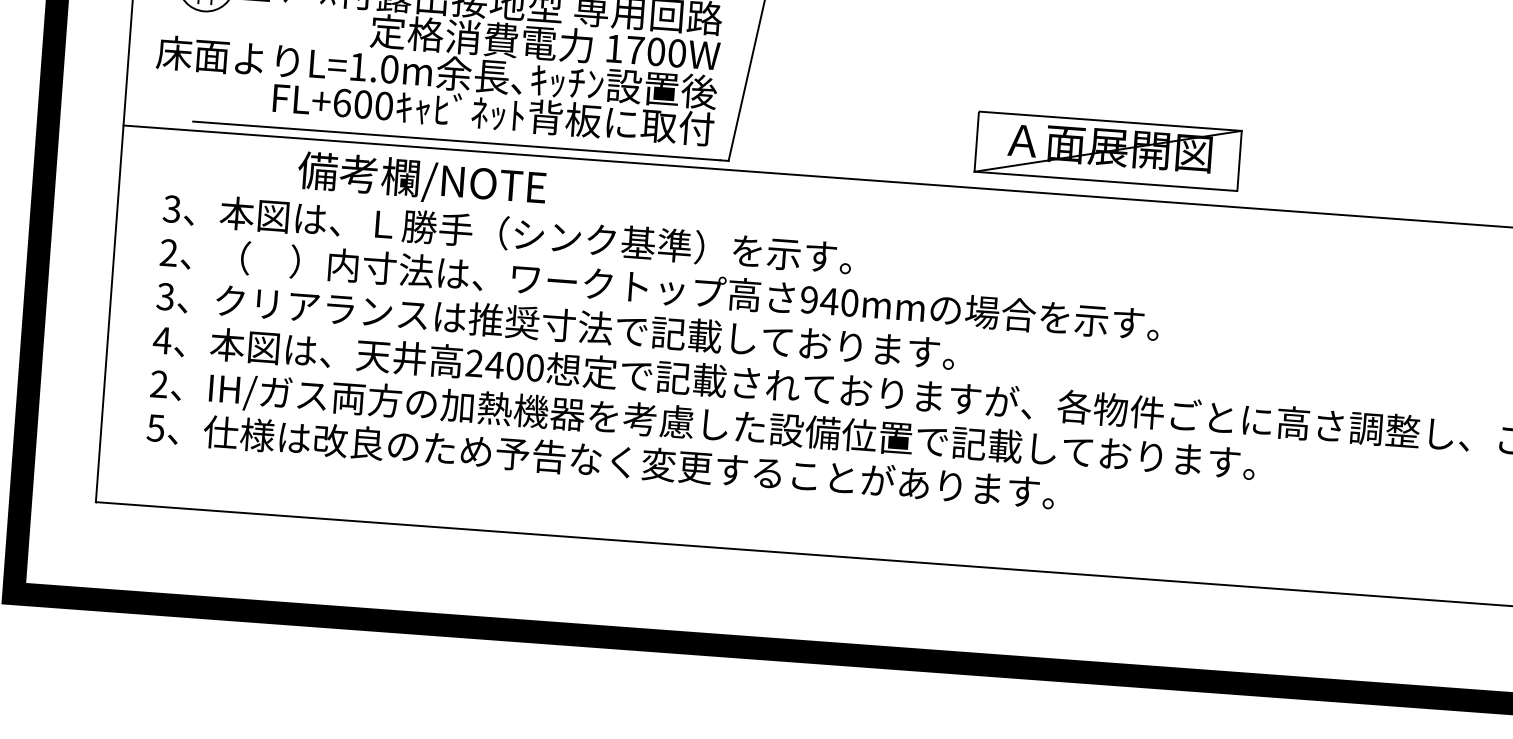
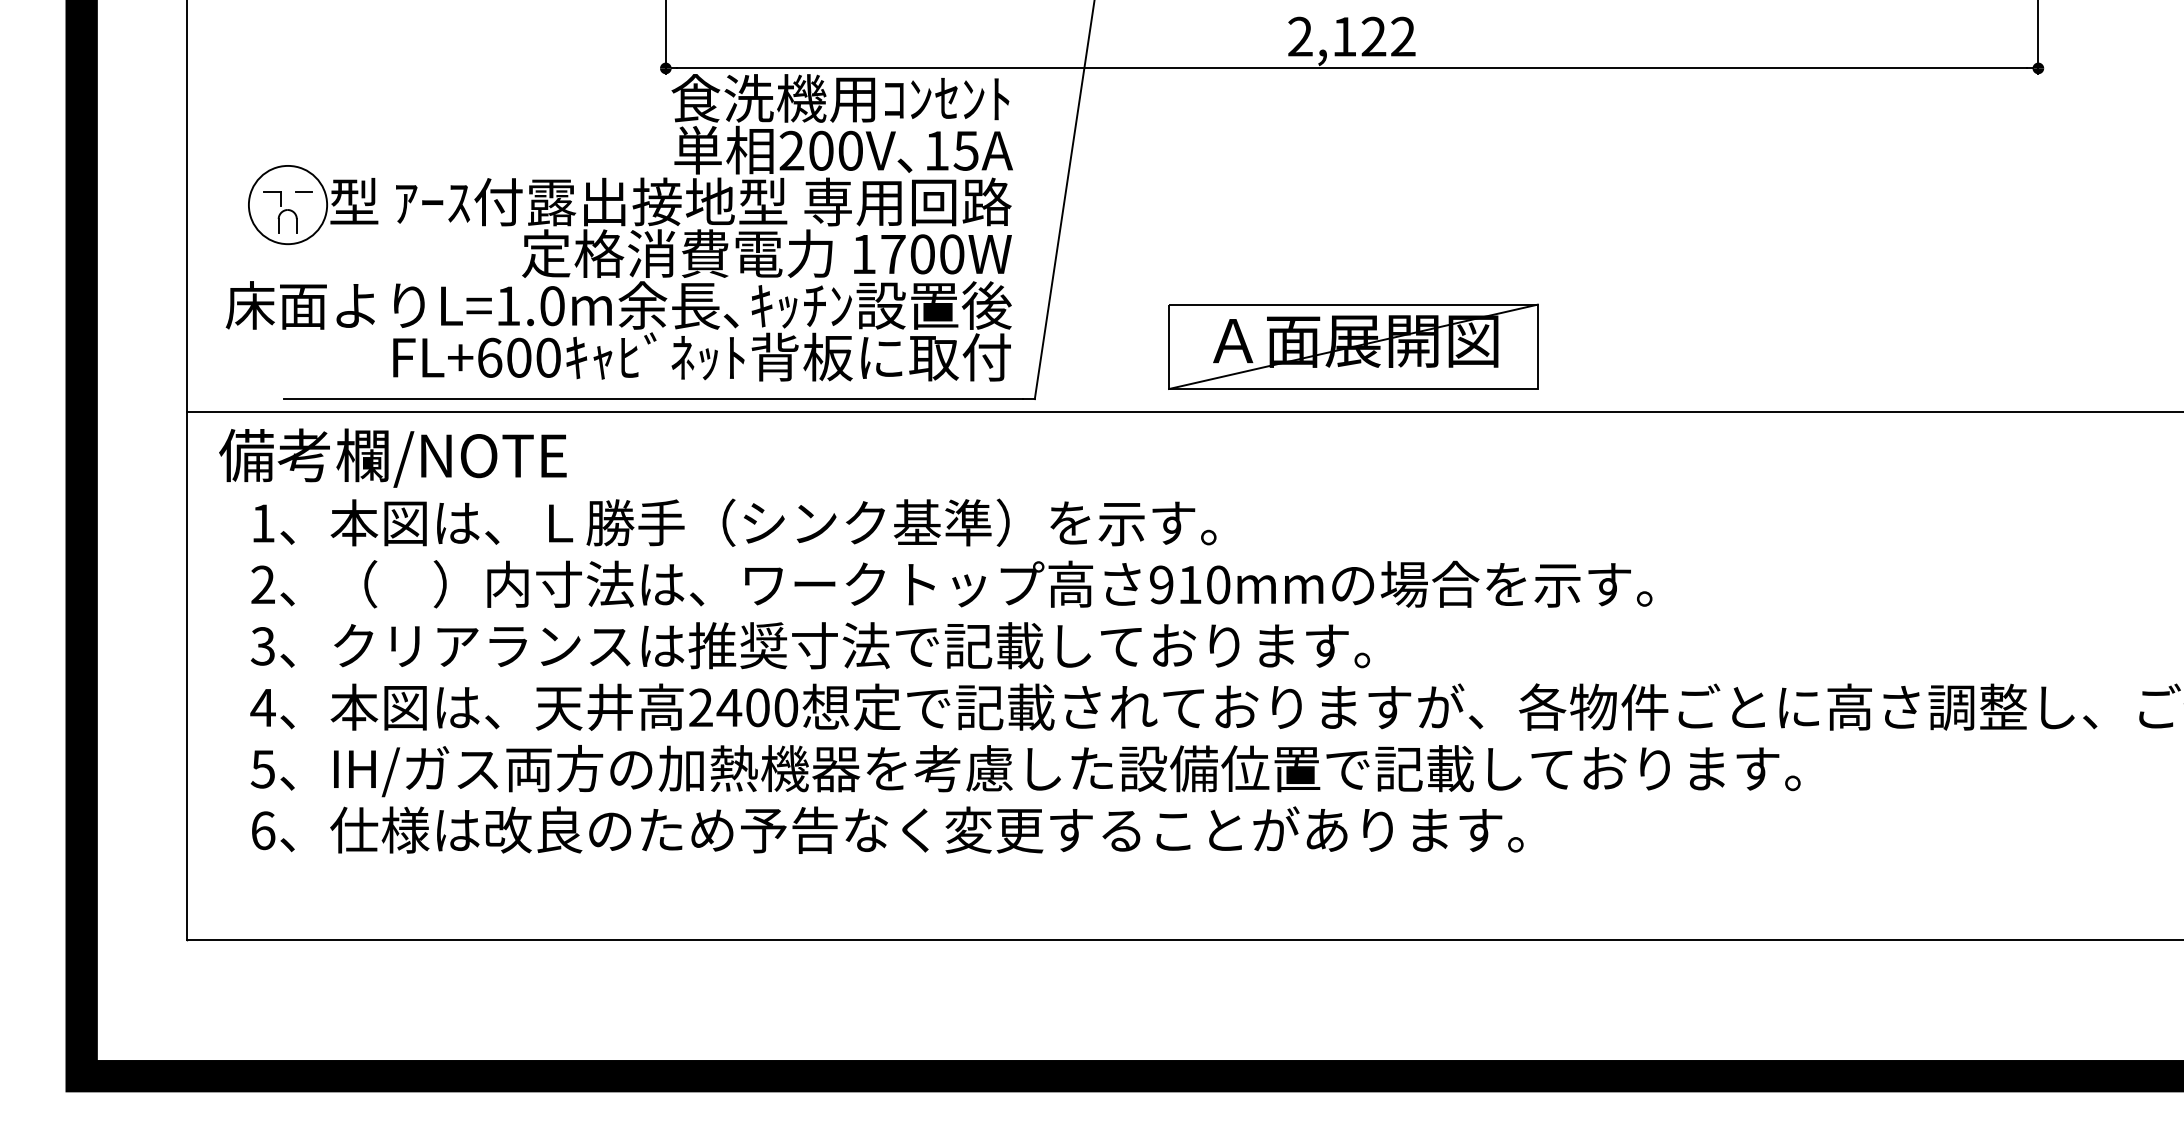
part: (1108, 151) -> (1353, 346), moved
text: (421, 180) -> (392, 457), moved
text: (171, 209) -> (262, 523), 3 -> 1
text: (829, 301) -> (1189, 584), 940mm -> 910mm
text: (158, 383) -> (262, 768), 2 -> 5
text: (155, 427) -> (262, 830), 5 -> 6

